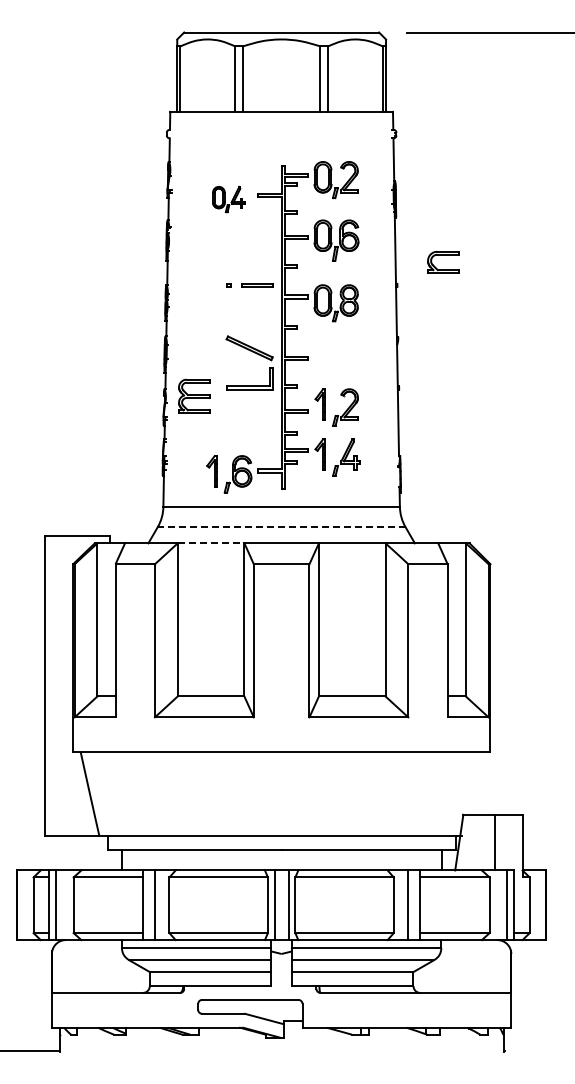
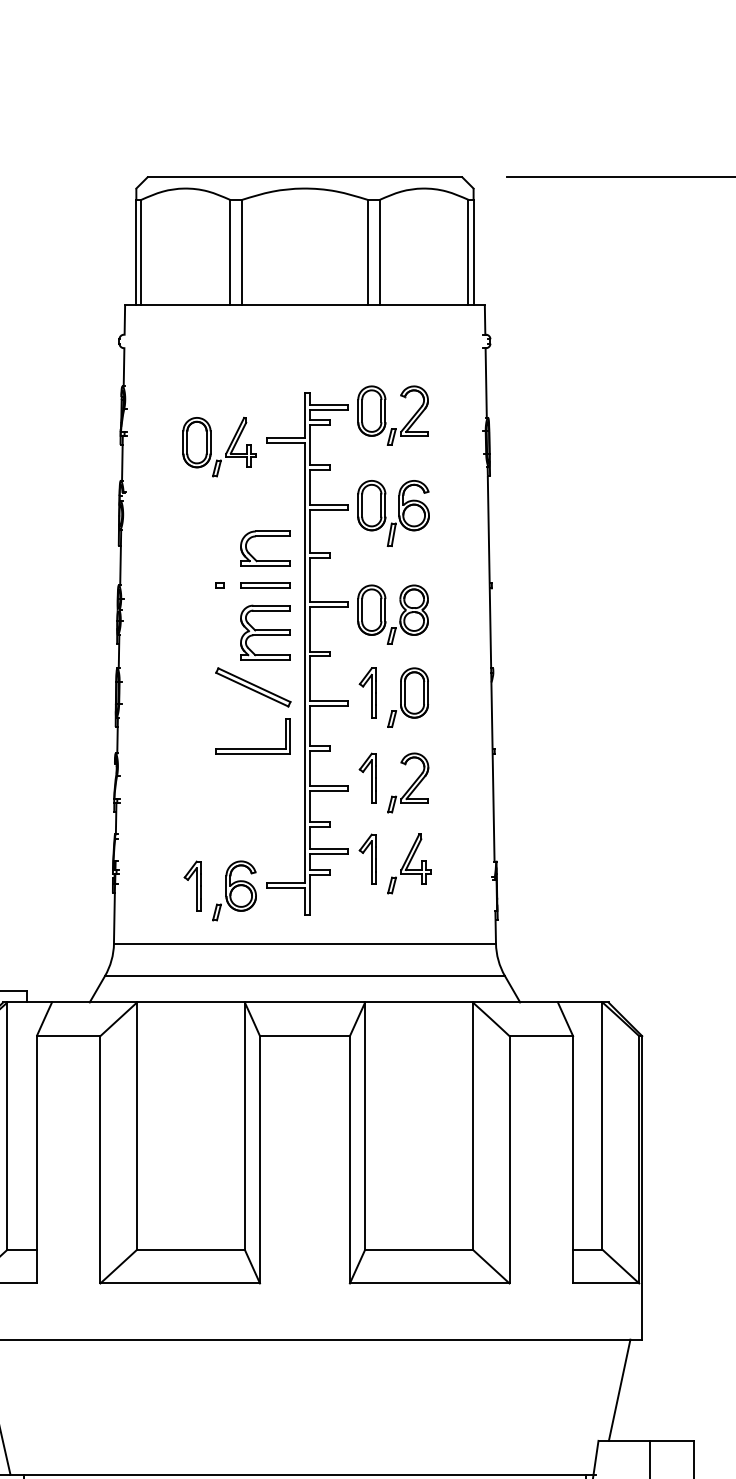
part: (228, 199) -> (219, 447), size x1.43
part: (443, 261) -> (265, 547), moved
part: (336, 354) -> (393, 697), added
part: (194, 395) -> (265, 631), moved
line: (281, 527) -> (304, 976), dashed -> solid
line: (211, 543) -> (191, 1002), dashed -> solid
line: (476, 783) -> (619, 1390), added

